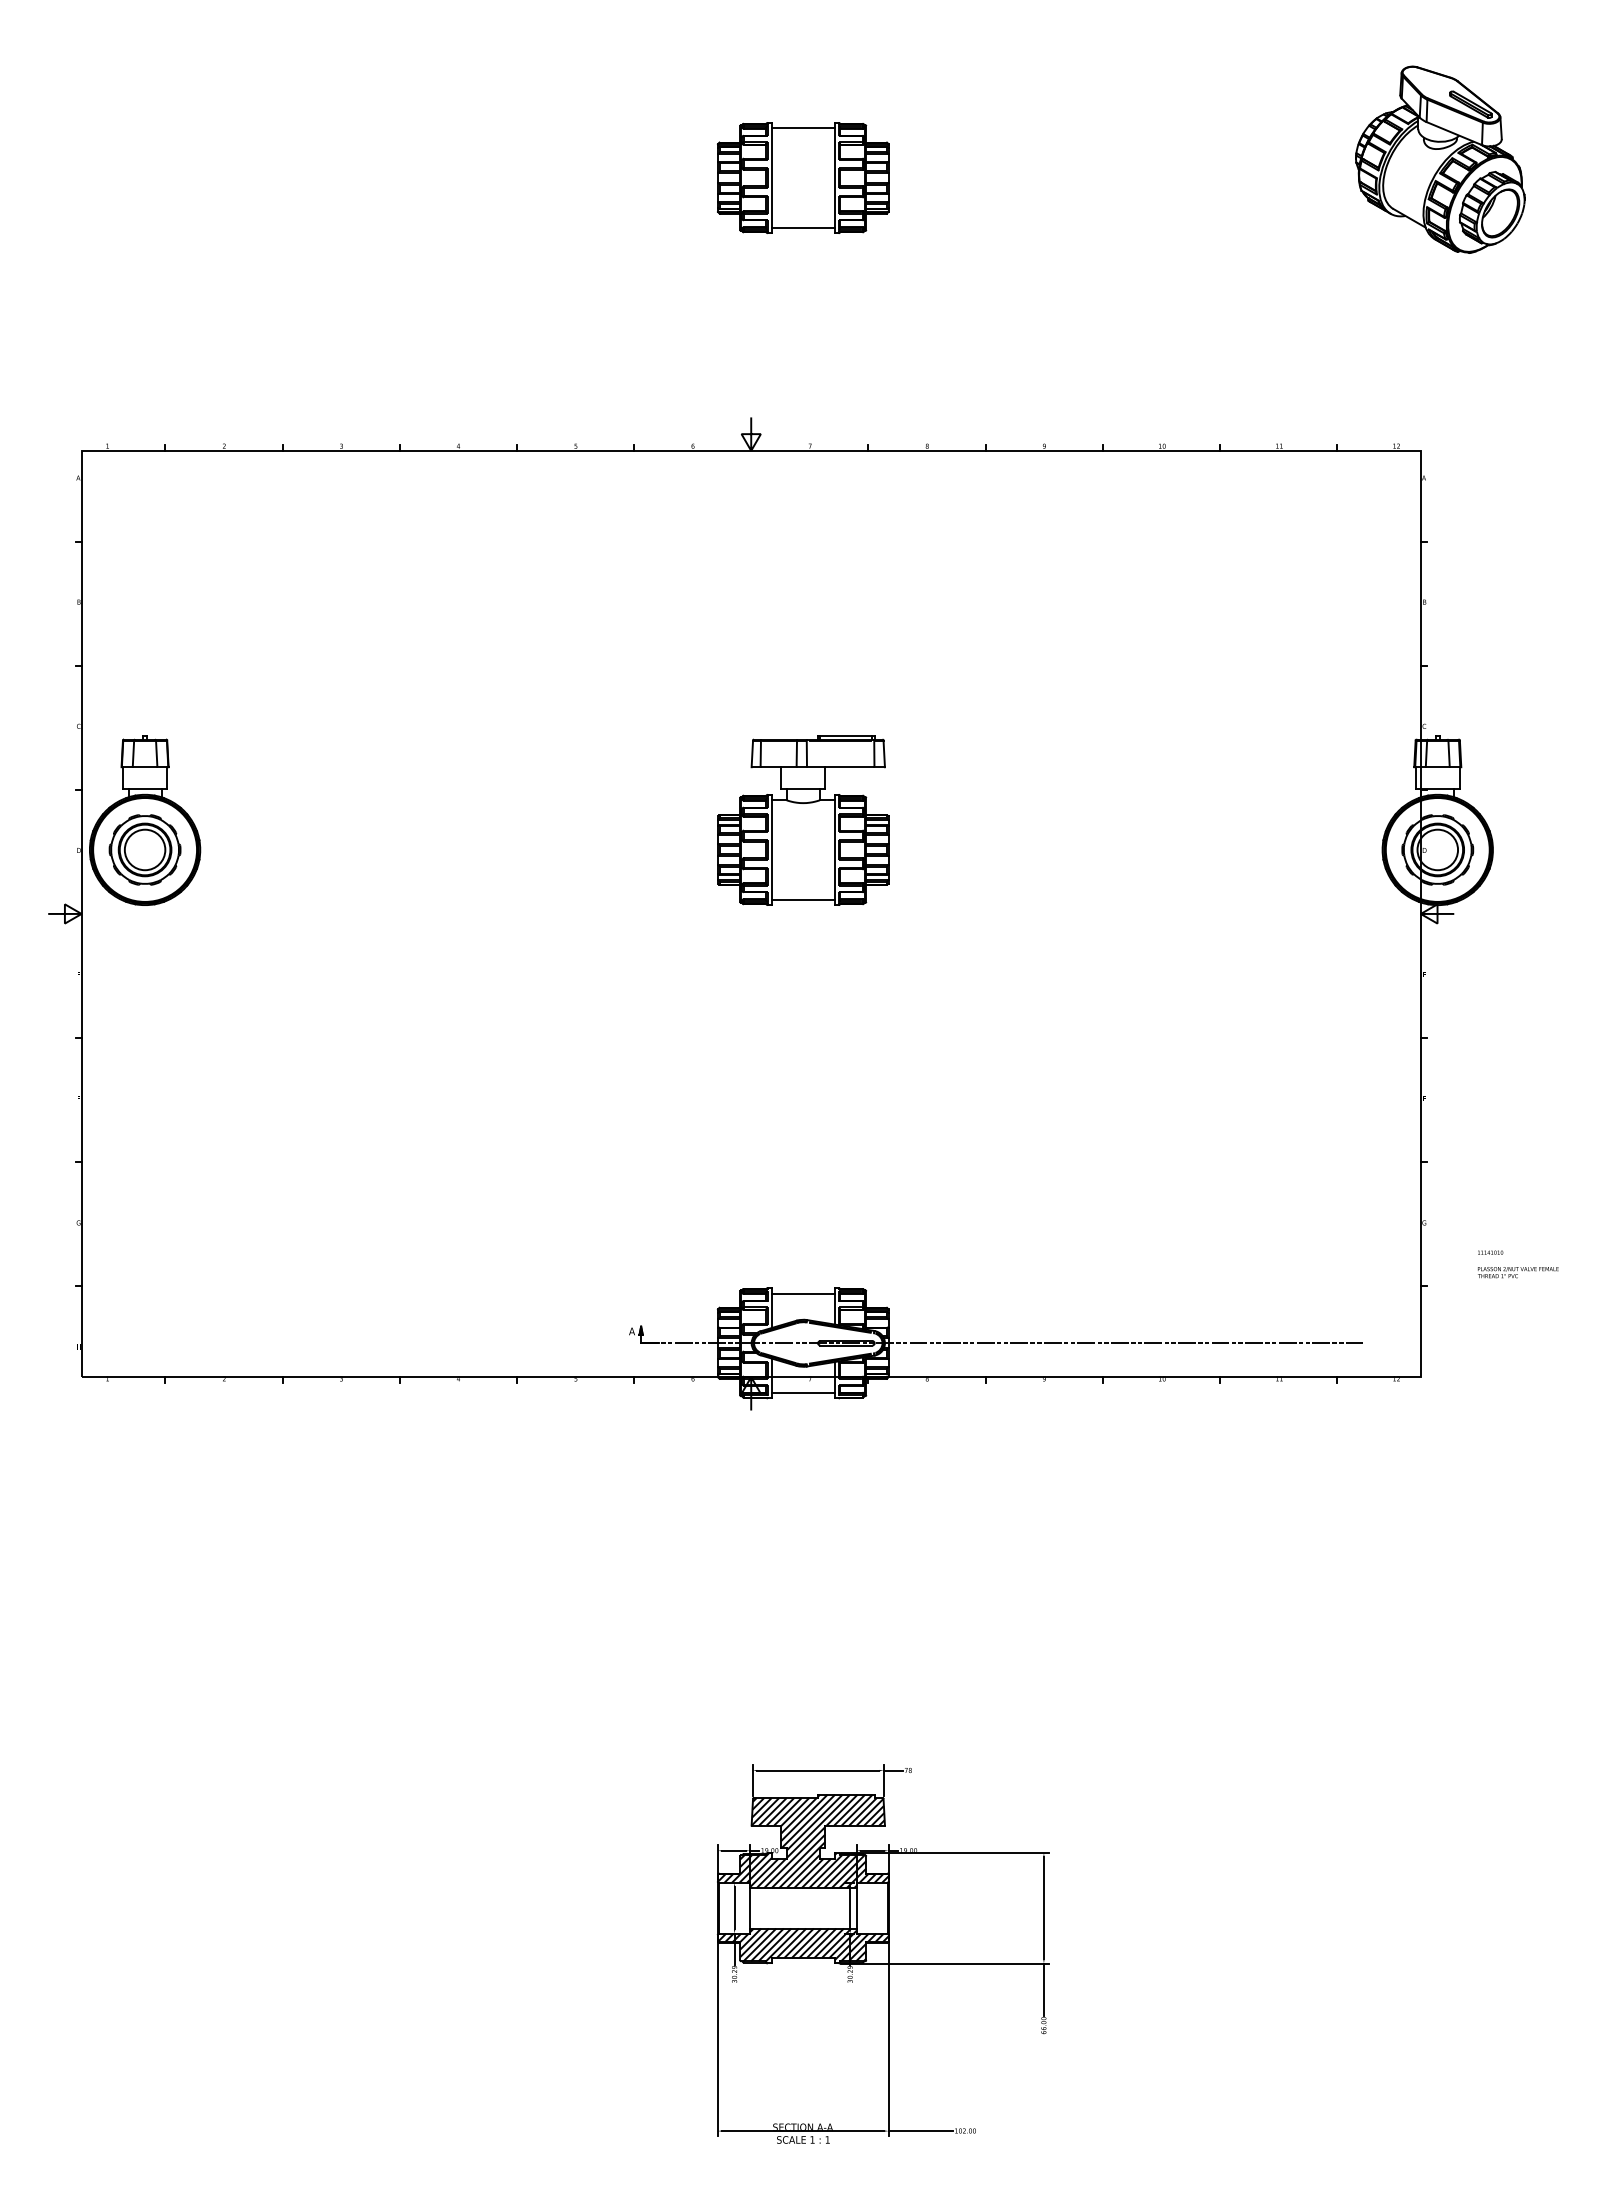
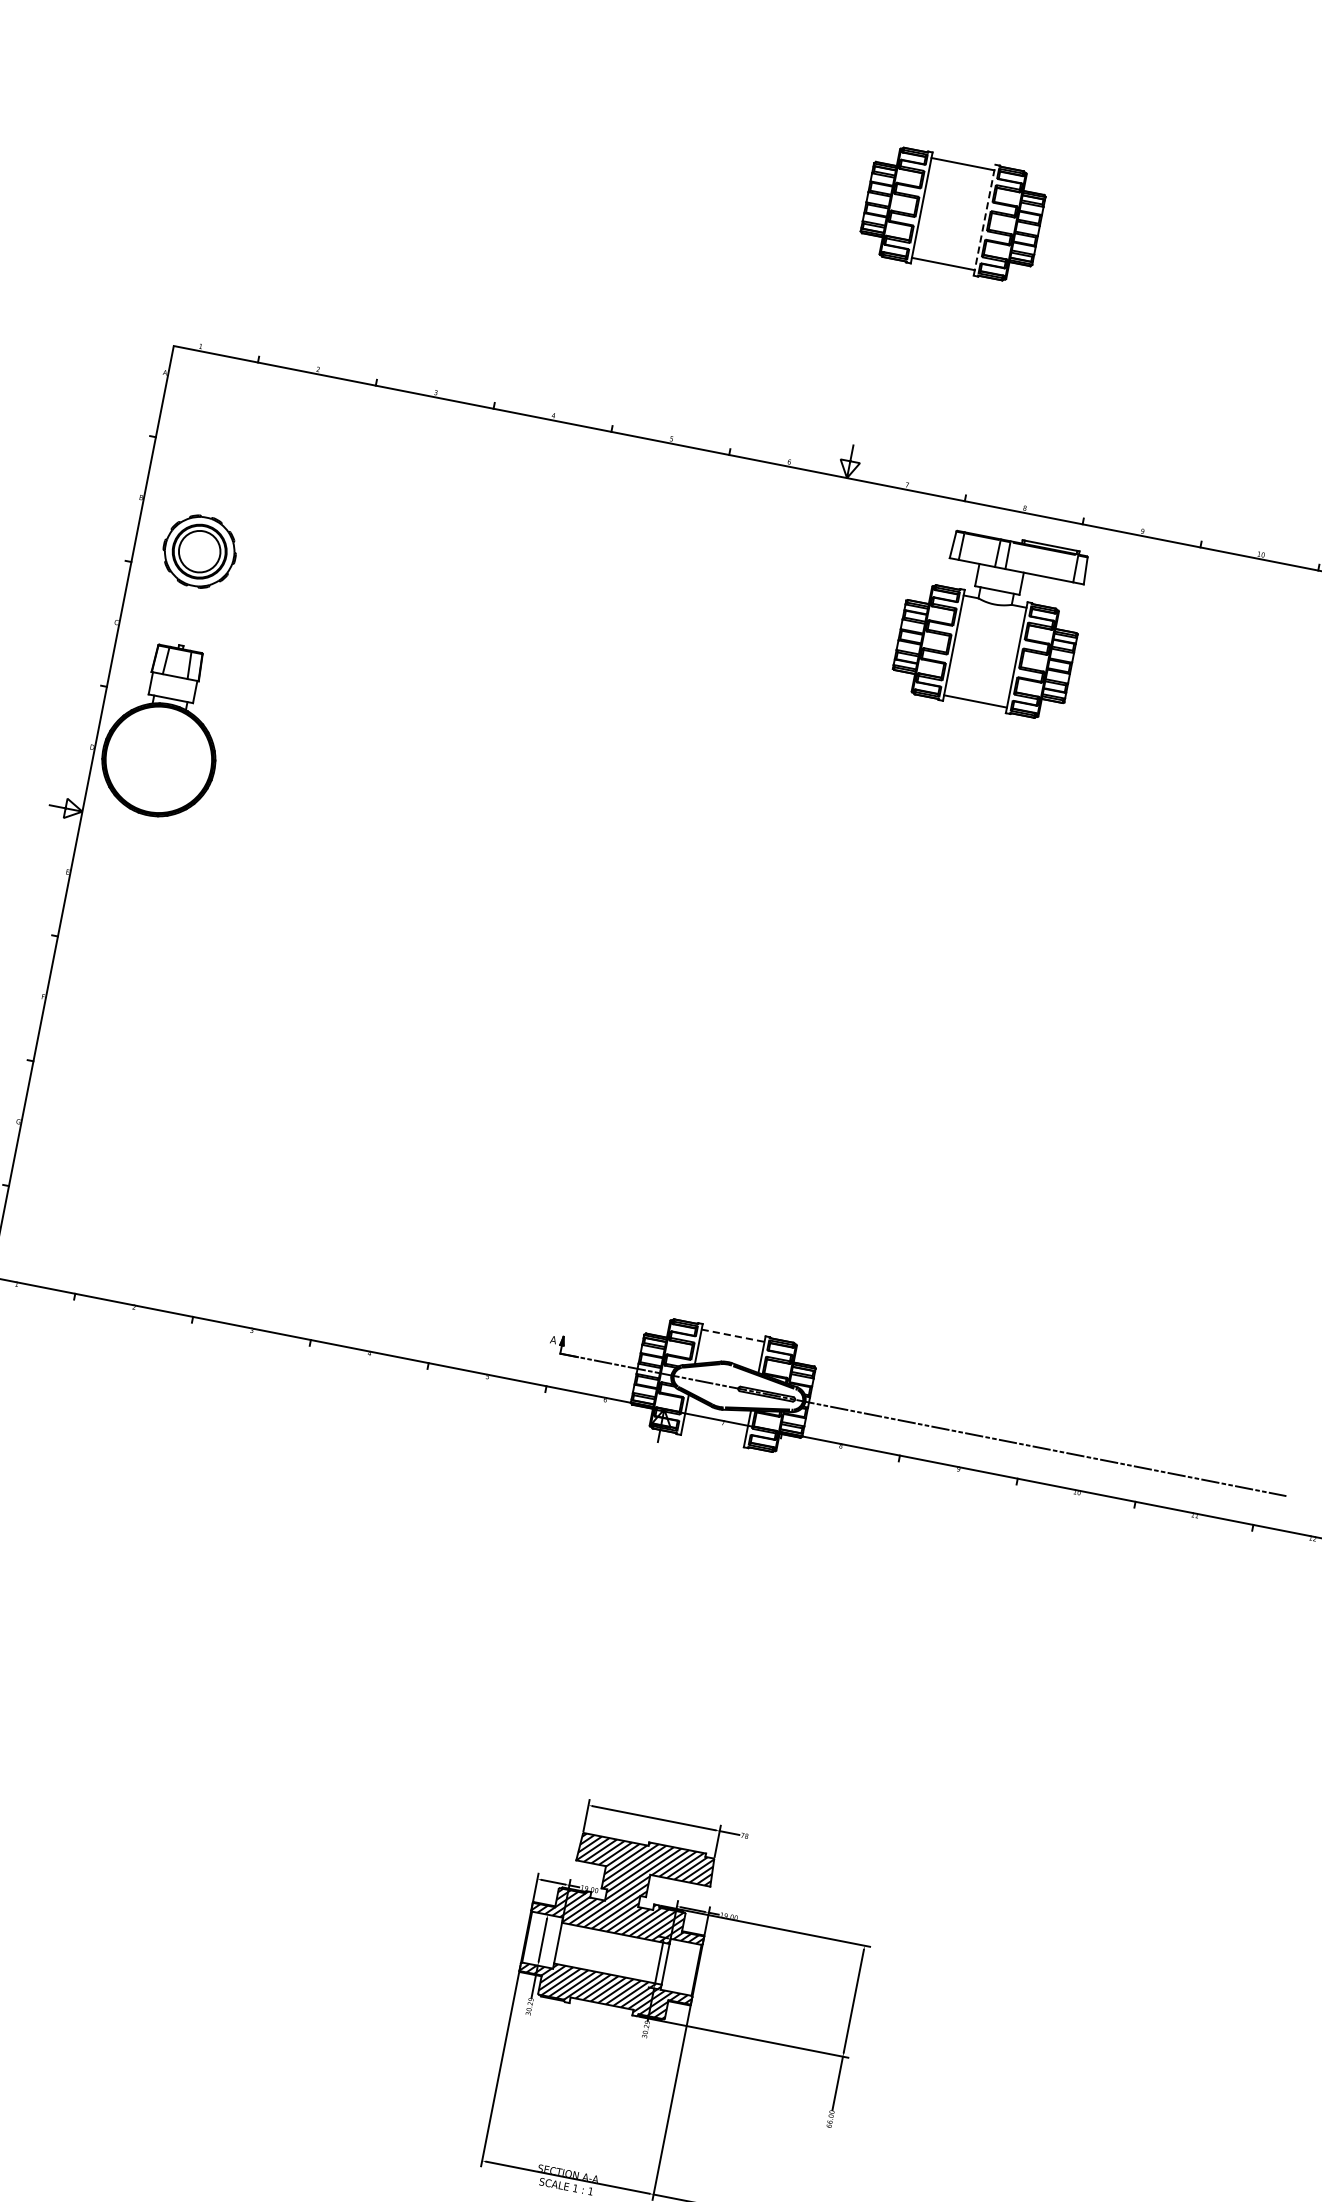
line: (834, 177) -> (984, 219), solid -> dashed
part: (803, 820) -> (991, 621), moved
part: (144, 849) -> (199, 551), moved
line: (803, 1293) -> (733, 1335), solid -> dashed
line: (802, 1392) -> (712, 1434), removed

